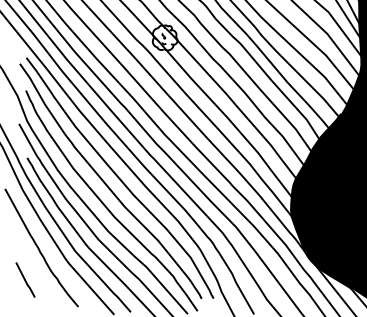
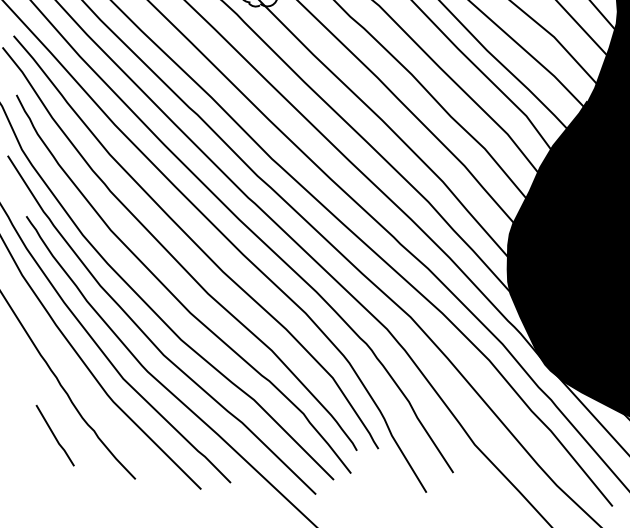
line: (25, 279) -> (55, 434), moved

